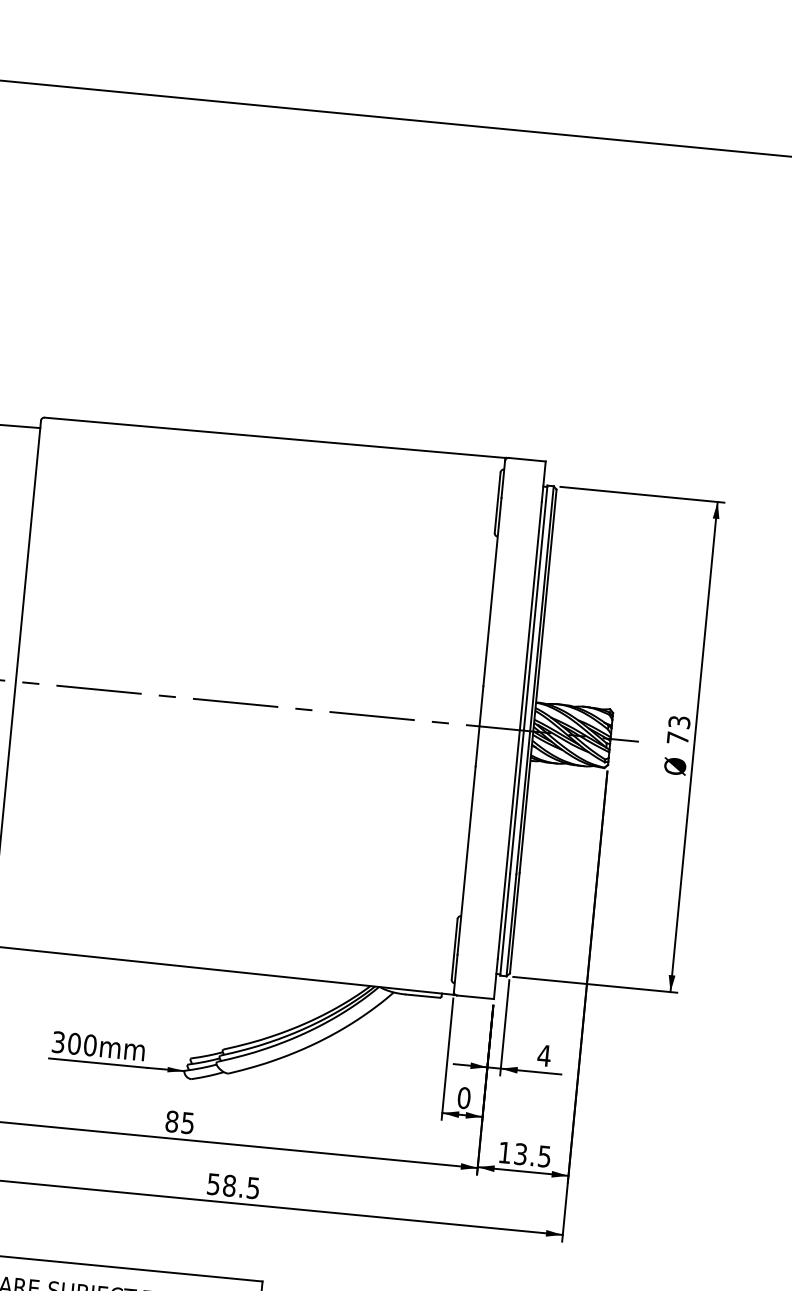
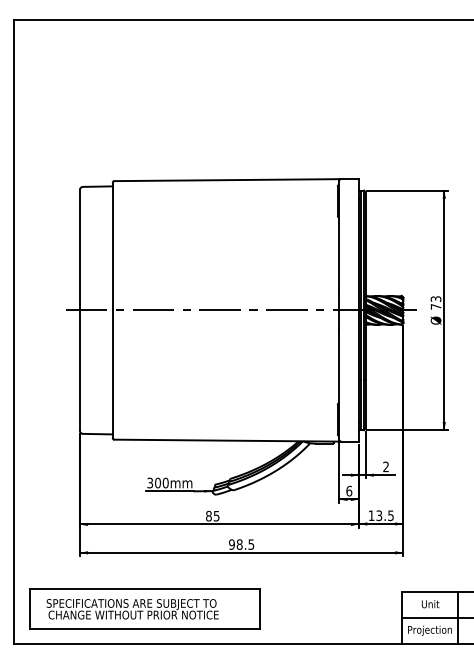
text: (545, 1054) -> (386, 466), 4 -> 2
text: (464, 1096) -> (349, 490), 0 -> 6
text: (212, 1183) -> (231, 544), 58.5 -> 98.5

